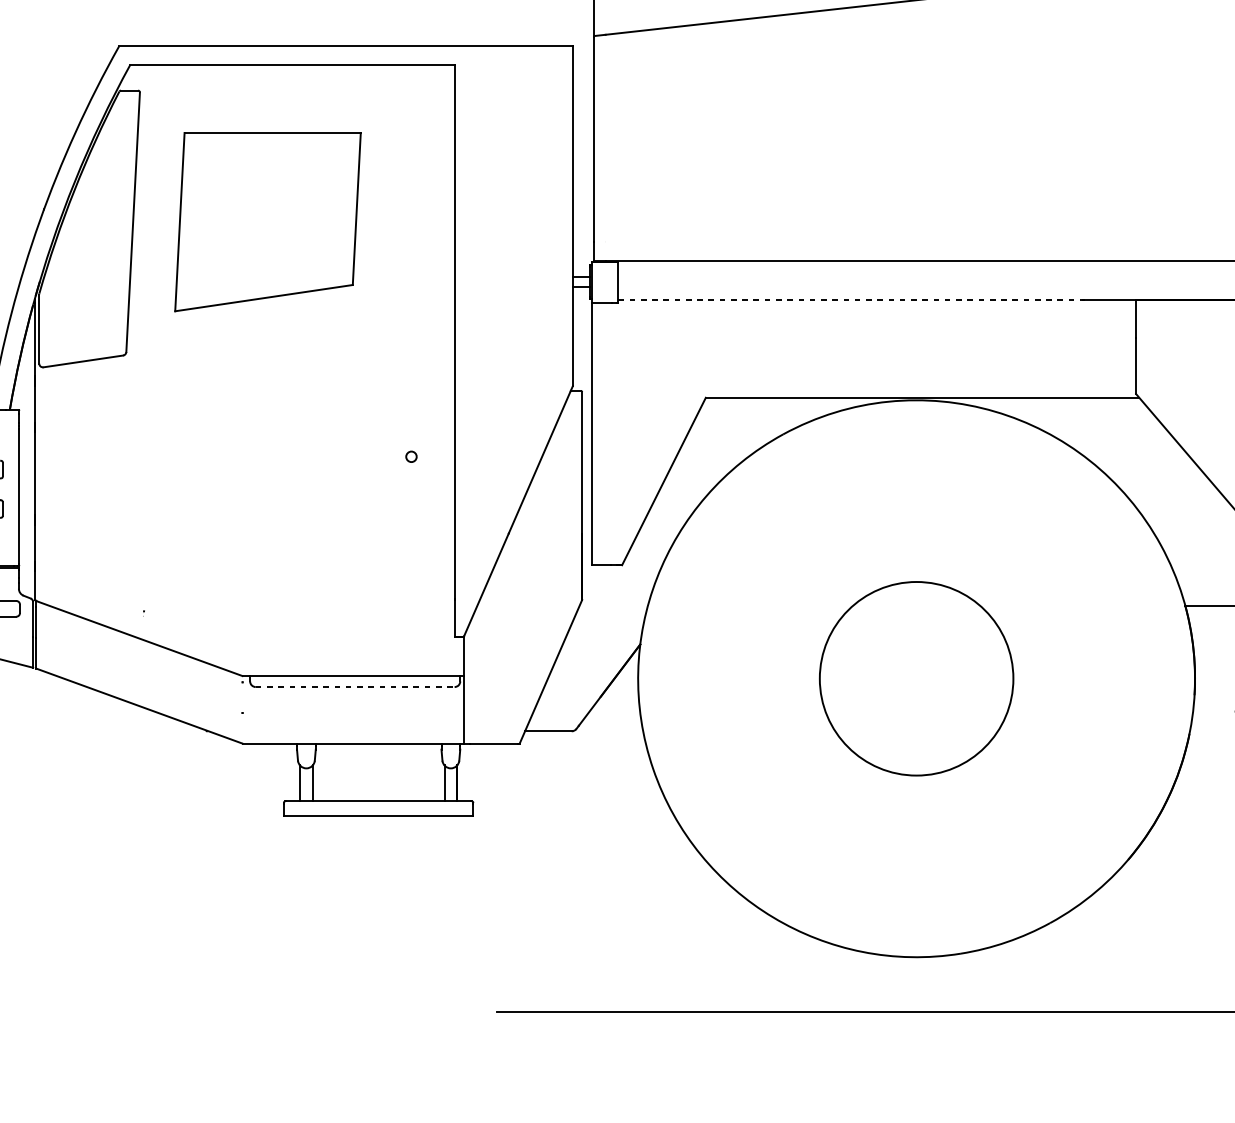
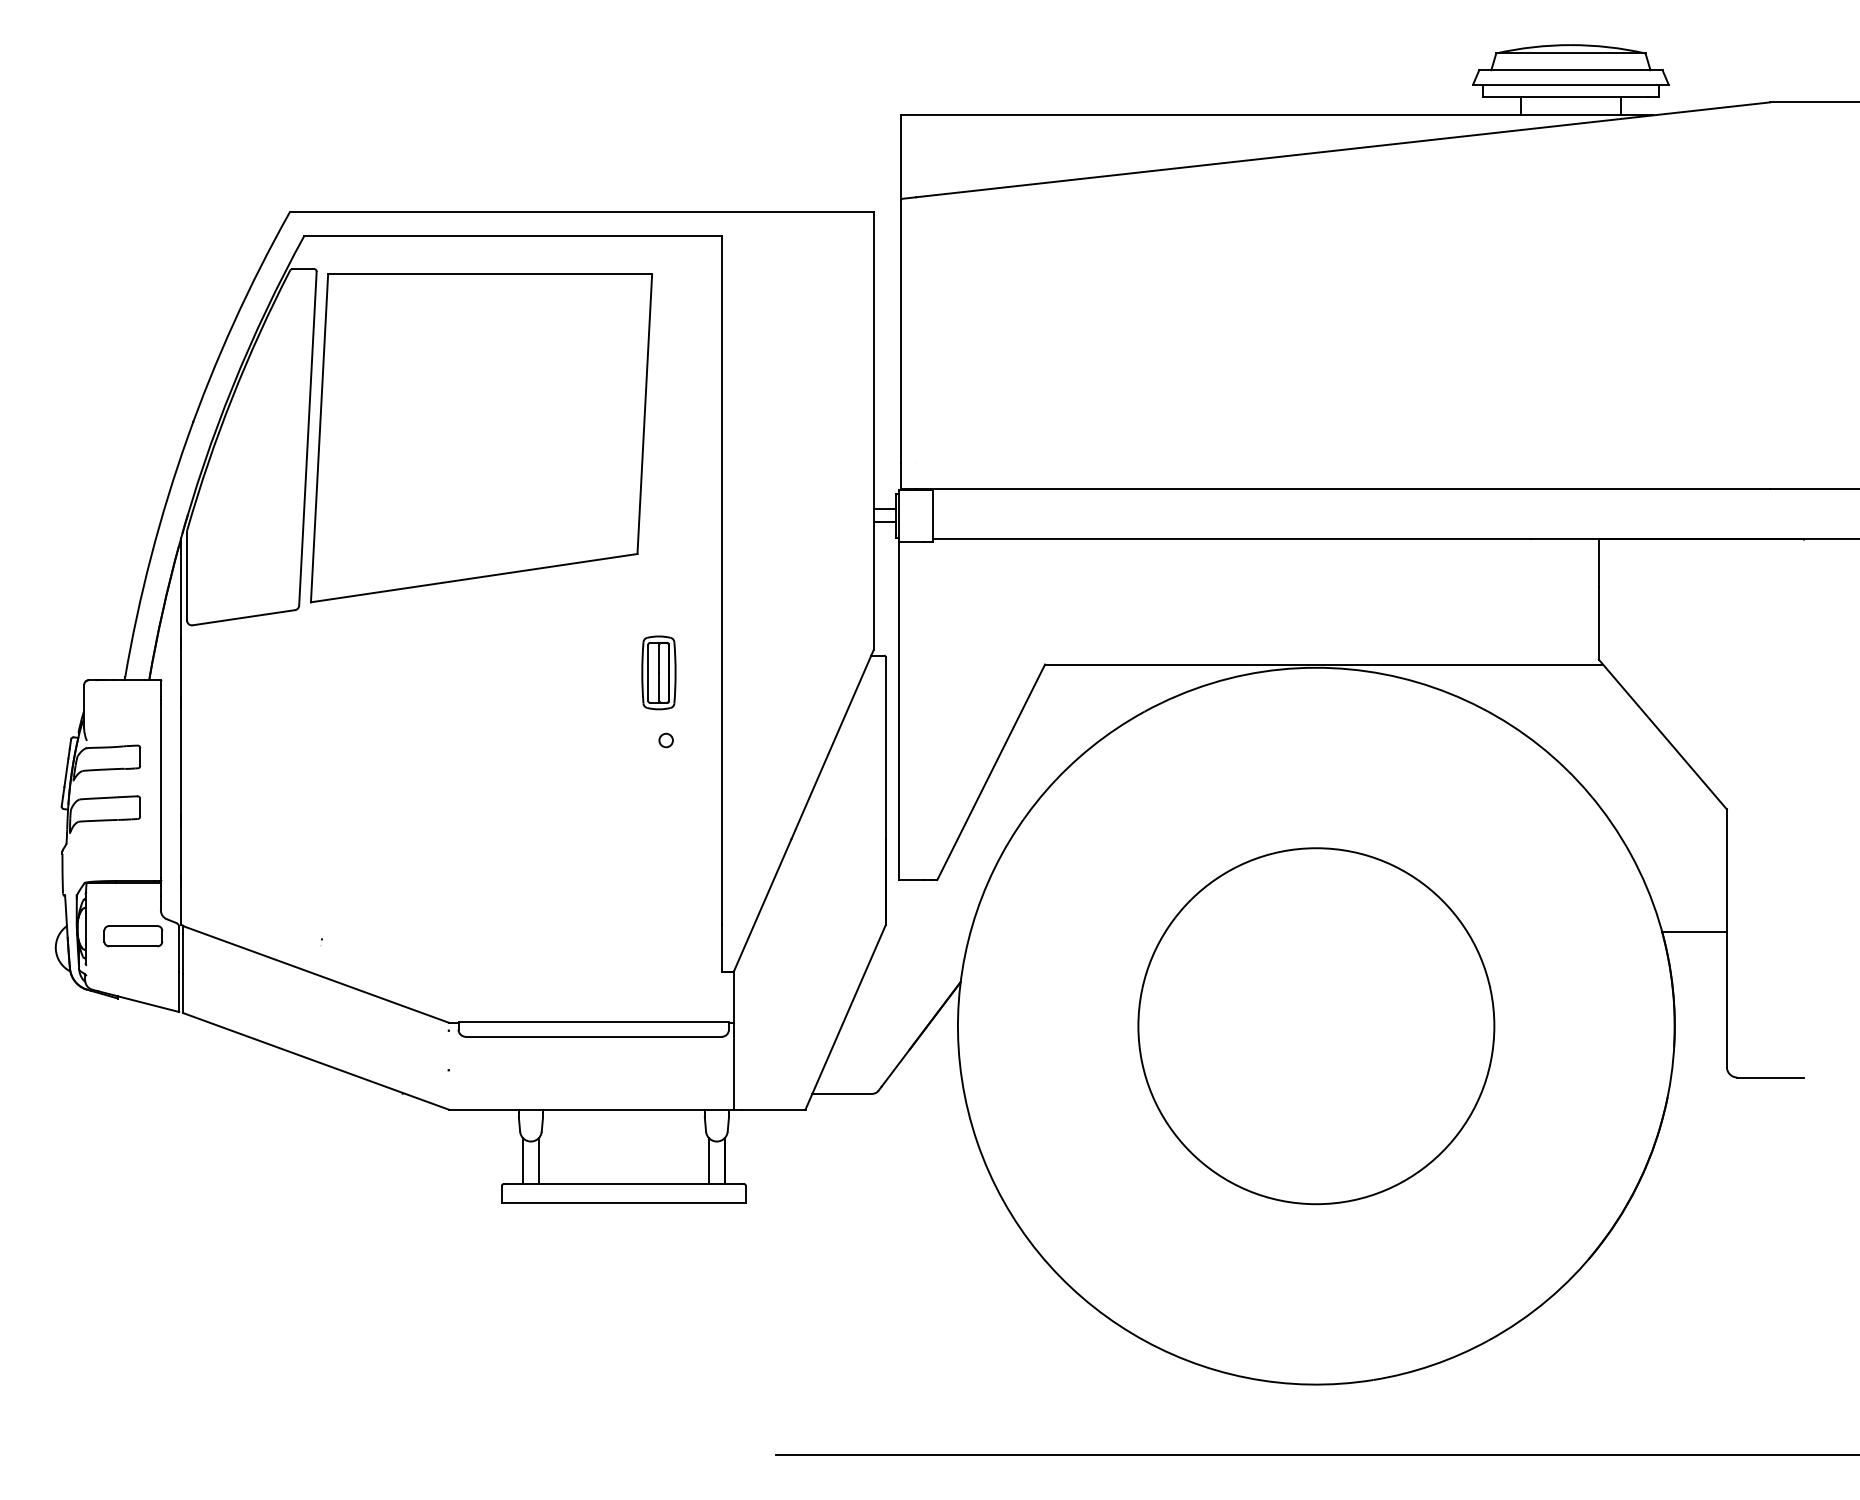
part: (267, 222) -> (481, 438), size x1.43
line: (851, 299) -> (1232, 538), dashed -> solid
part: (405, 403) -> (658, 672), added
circle: (916, 679) -> (1316, 1026), size x1.43
line: (355, 686) -> (593, 1036), dashed -> solid

